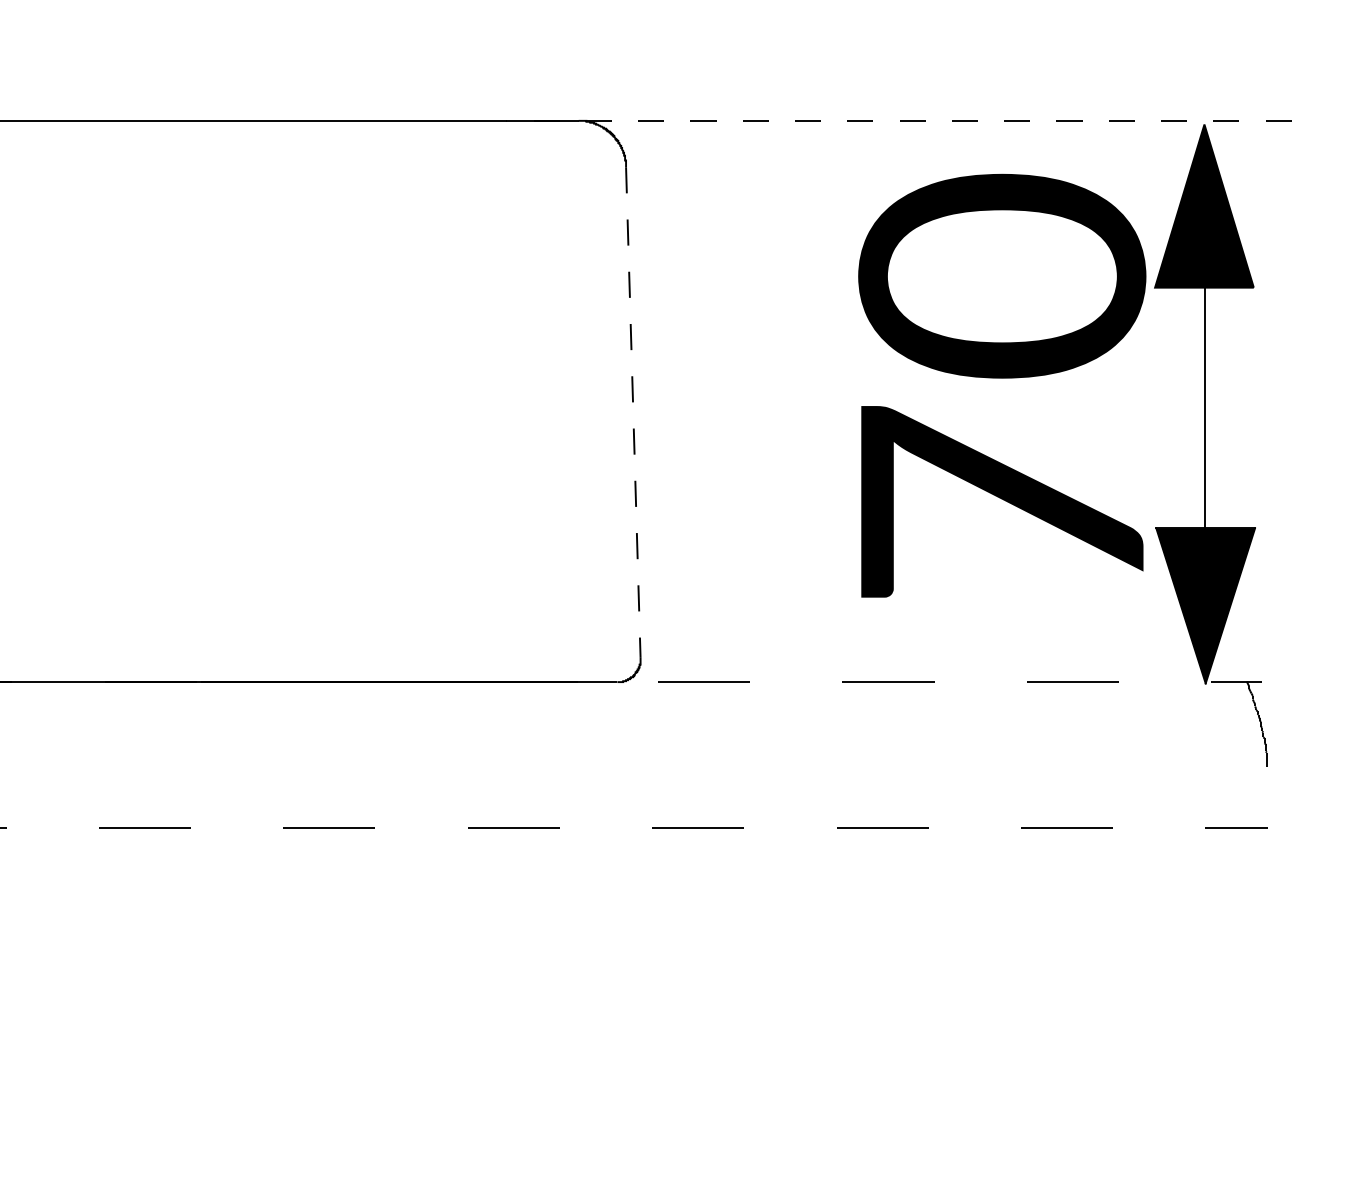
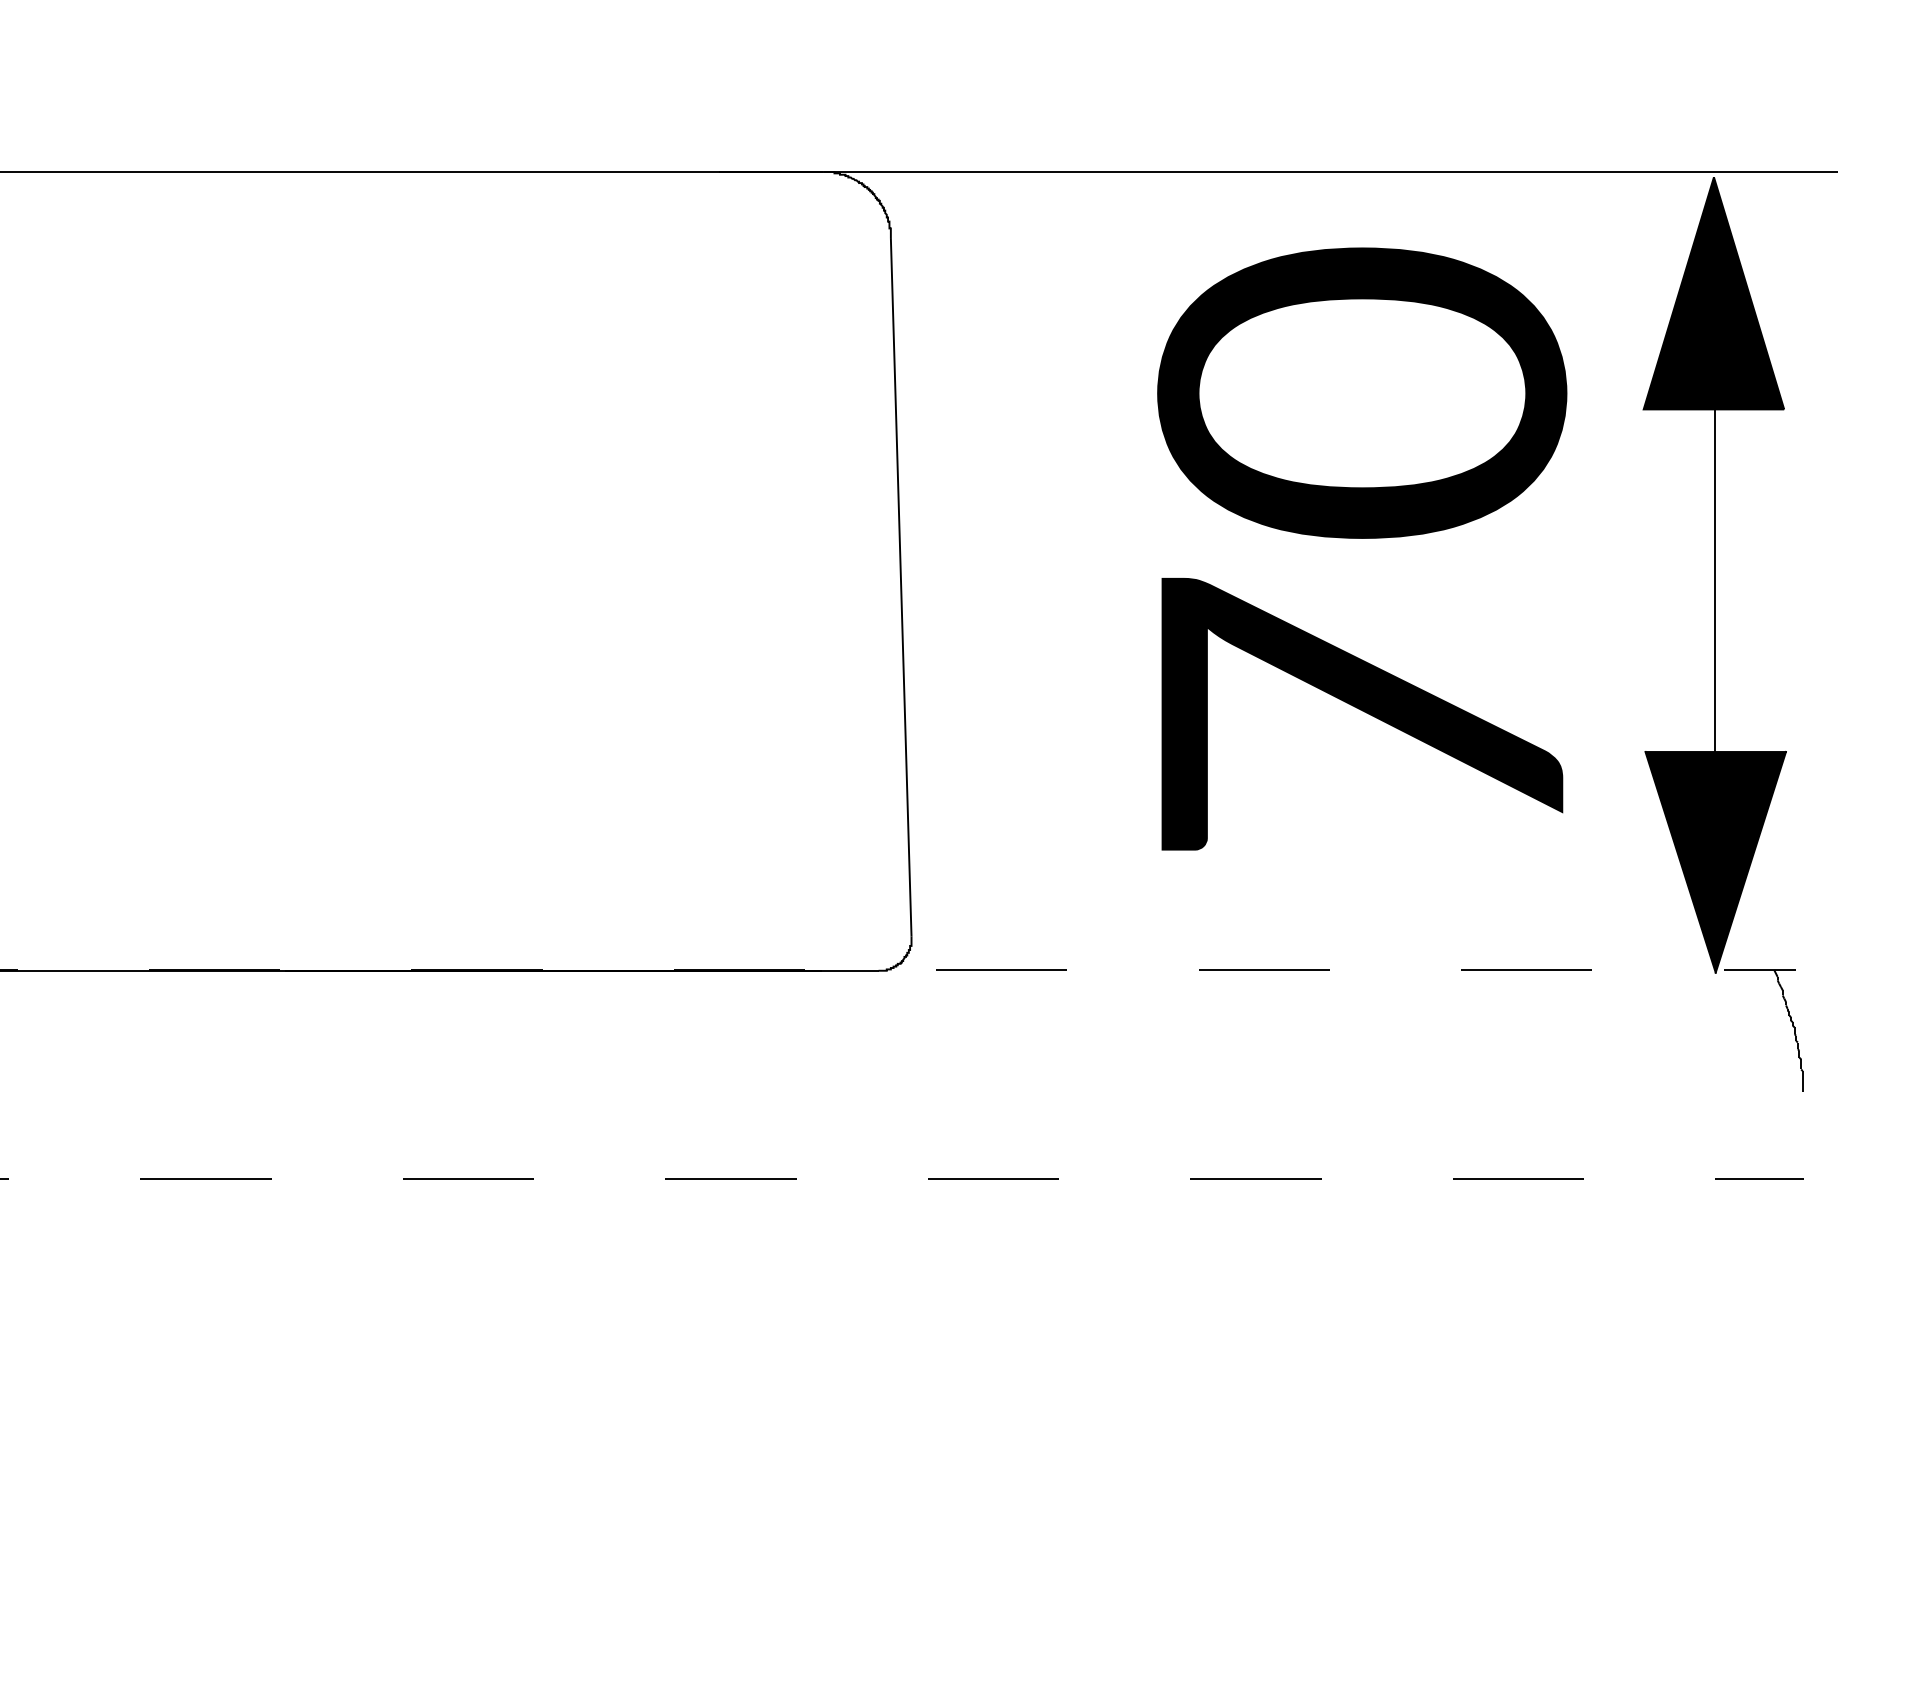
line: (898, 121) -> (1278, 172), dashed -> solid
text: (1002, 385) -> (1362, 548), moved
line: (633, 412) -> (901, 587), dashed -> solid

